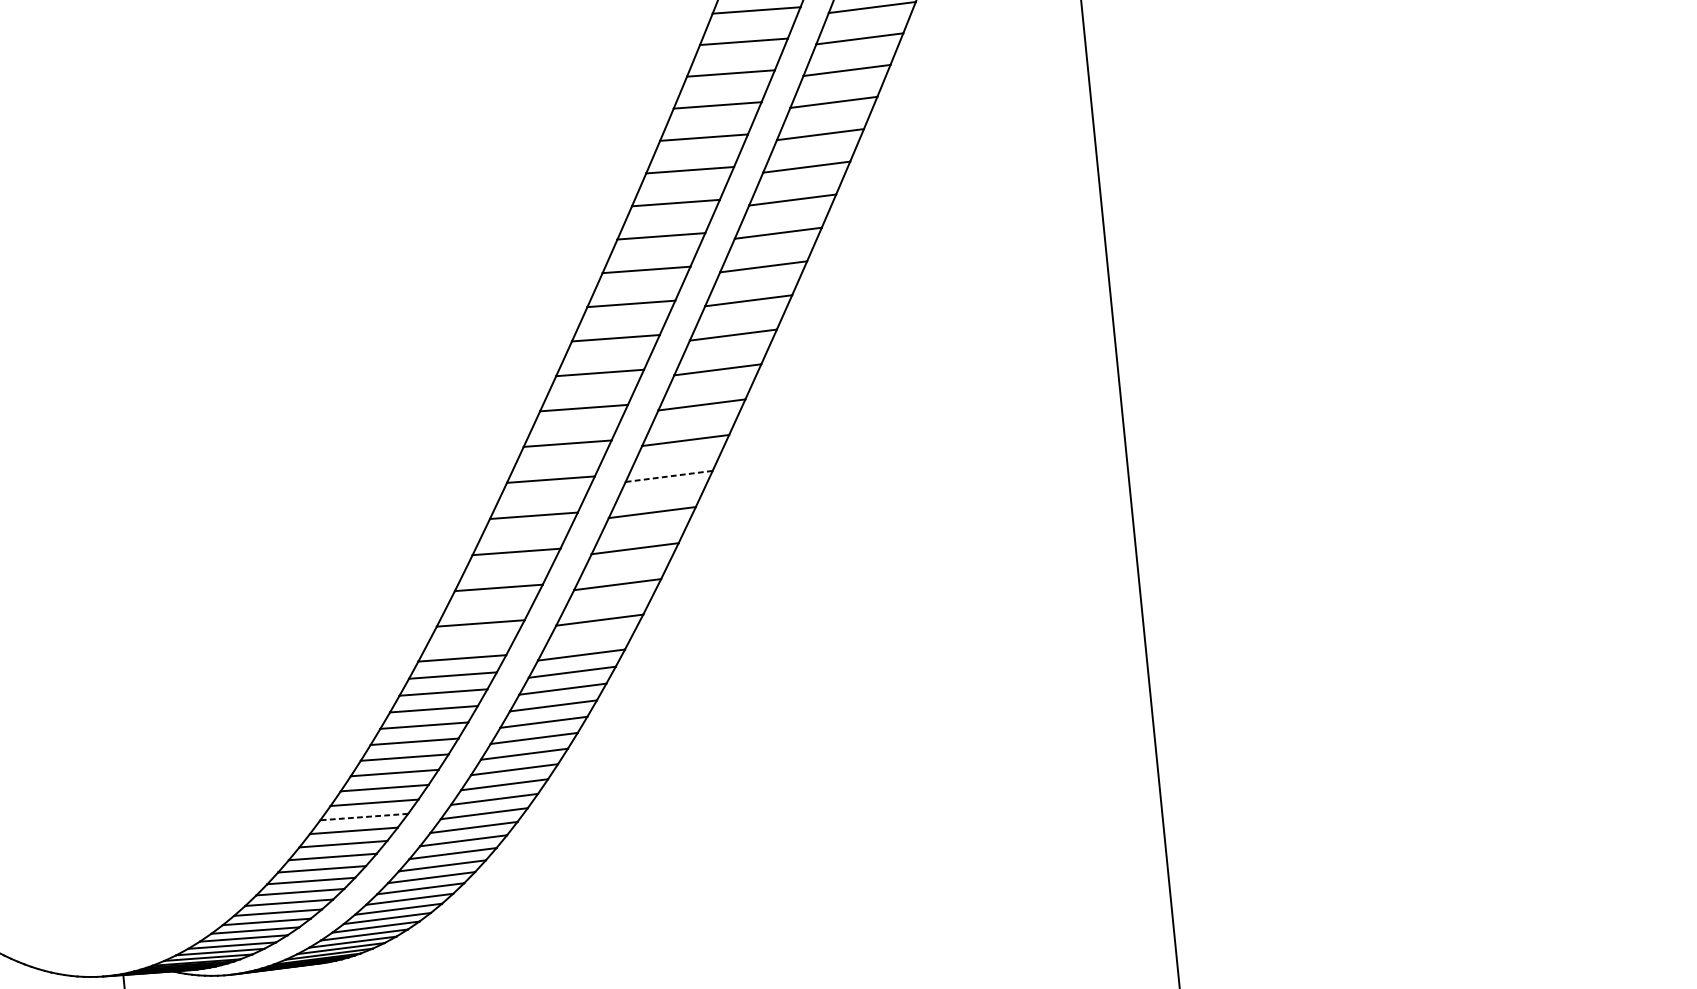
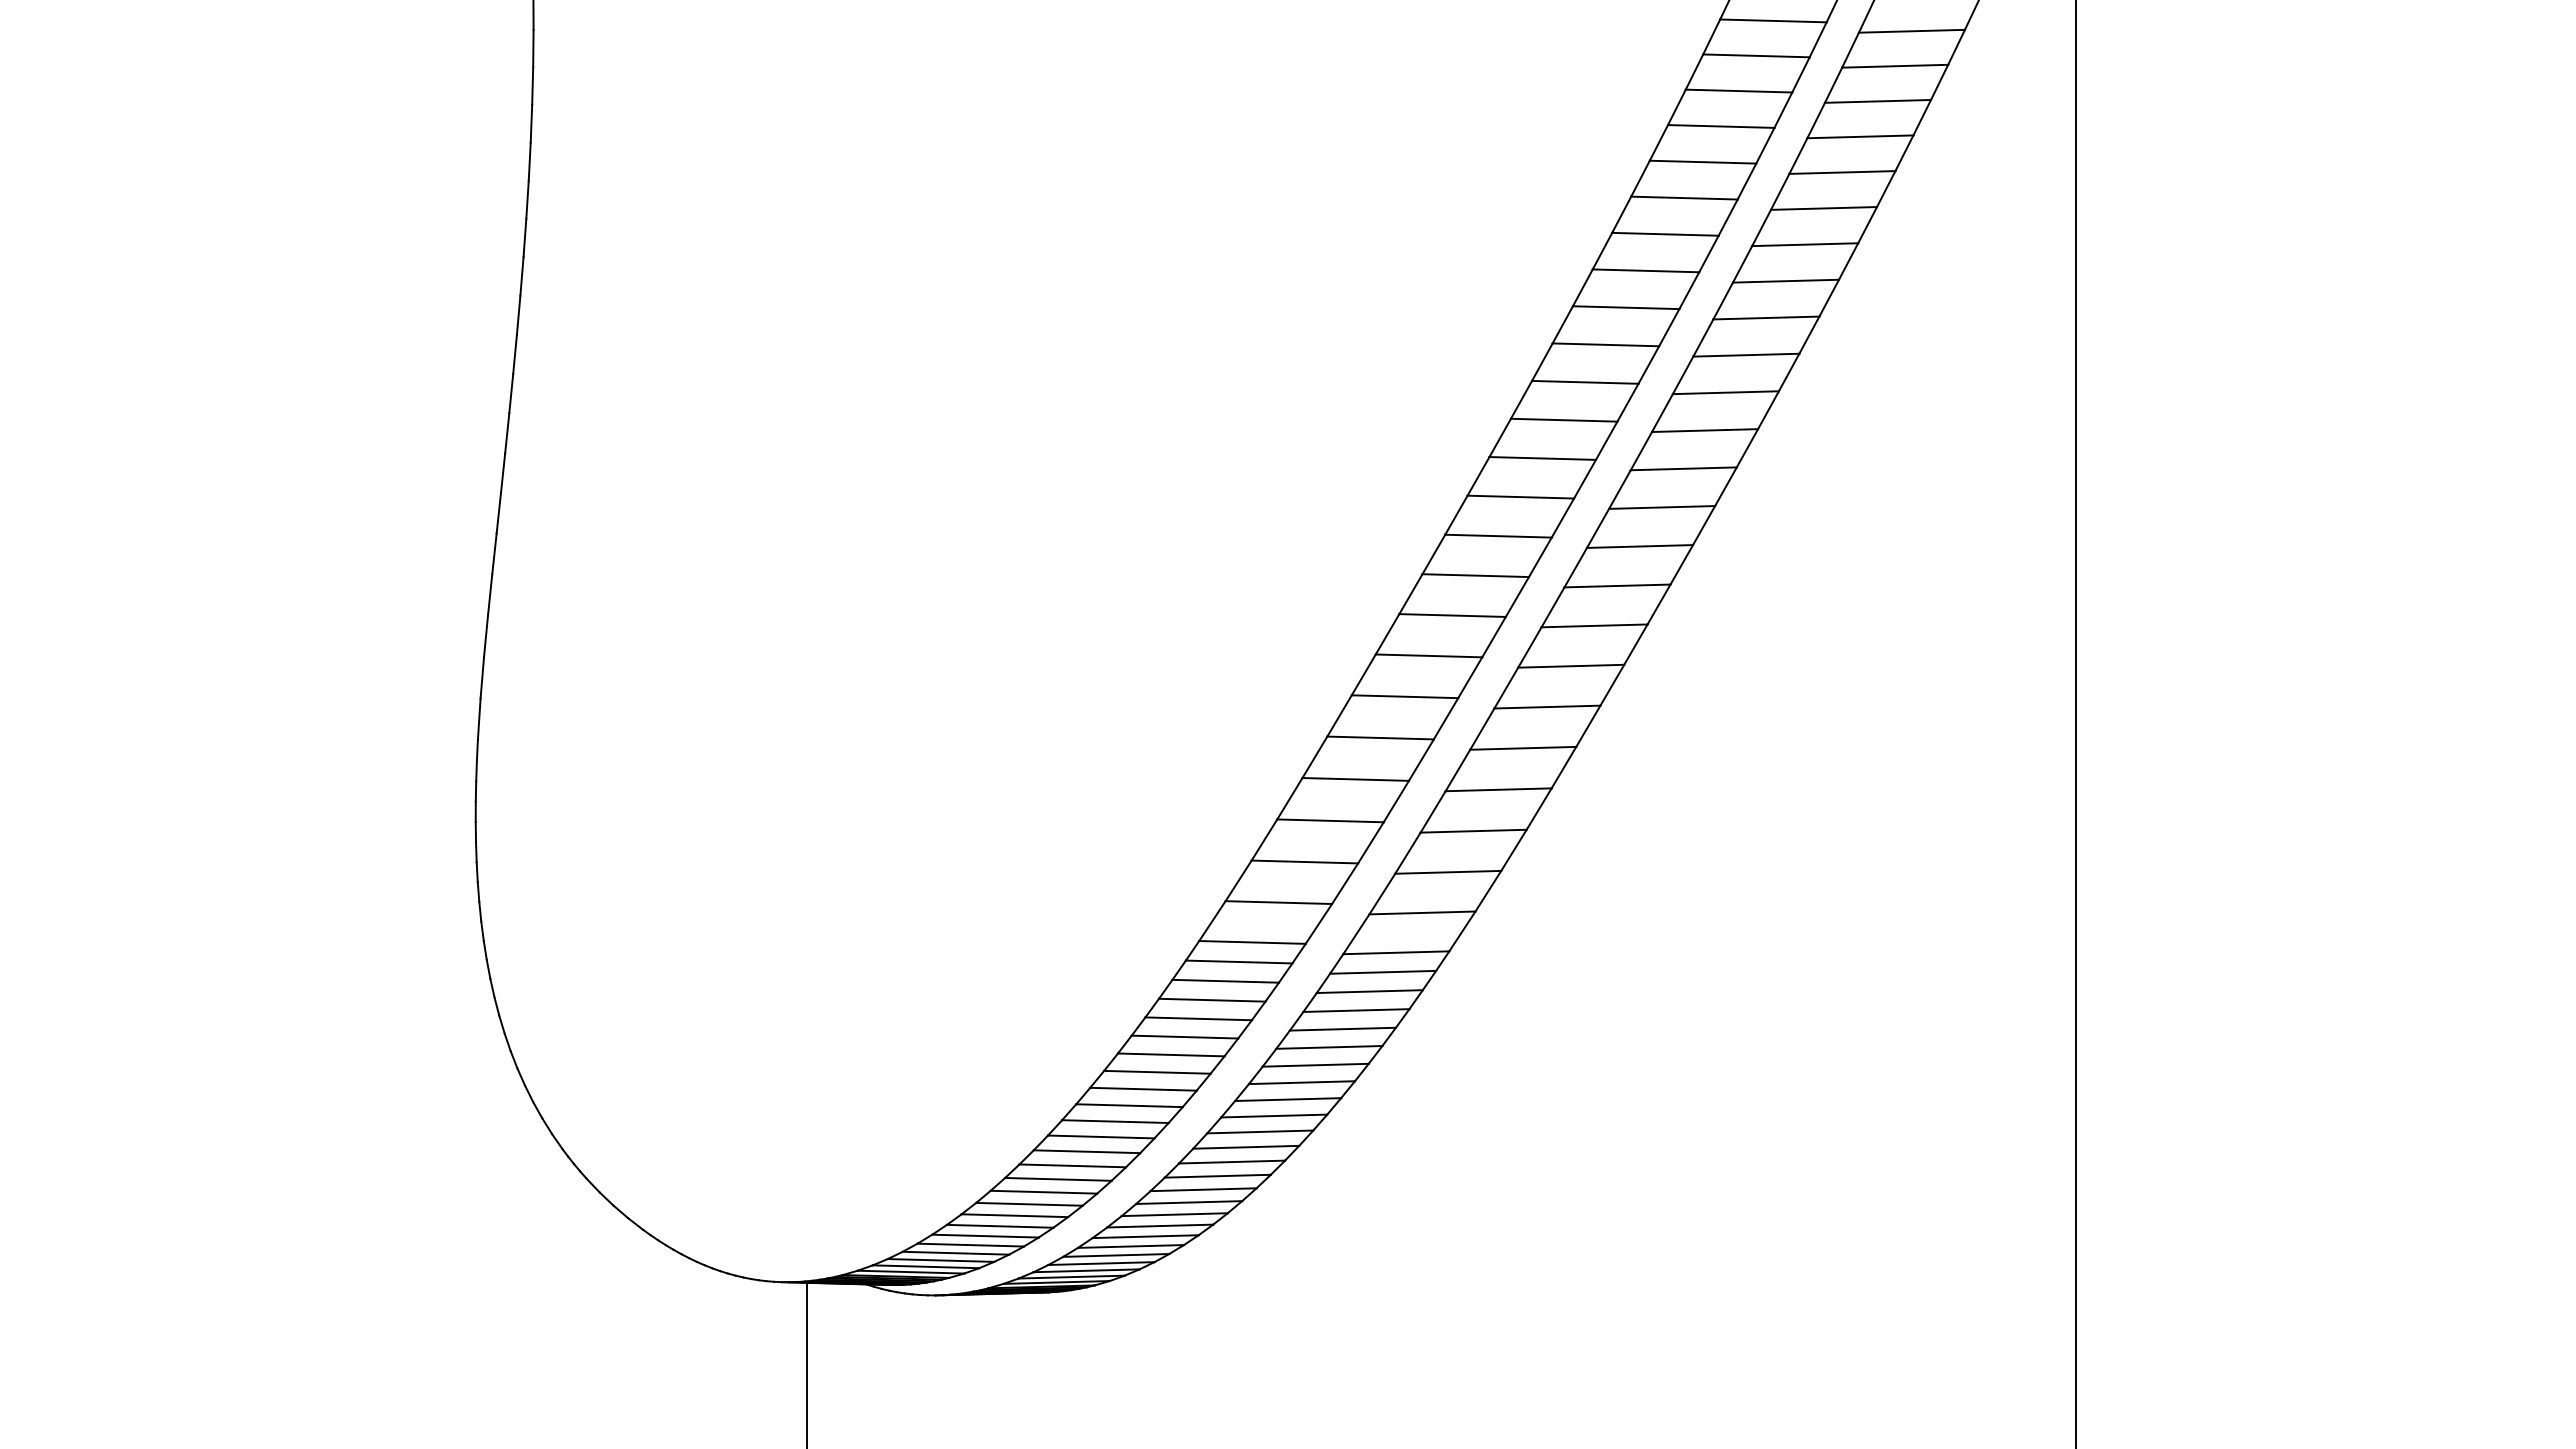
line: (668, 476) -> (1522, 748), dashed -> solid
line: (363, 817) -> (1114, 1121), dashed -> solid

